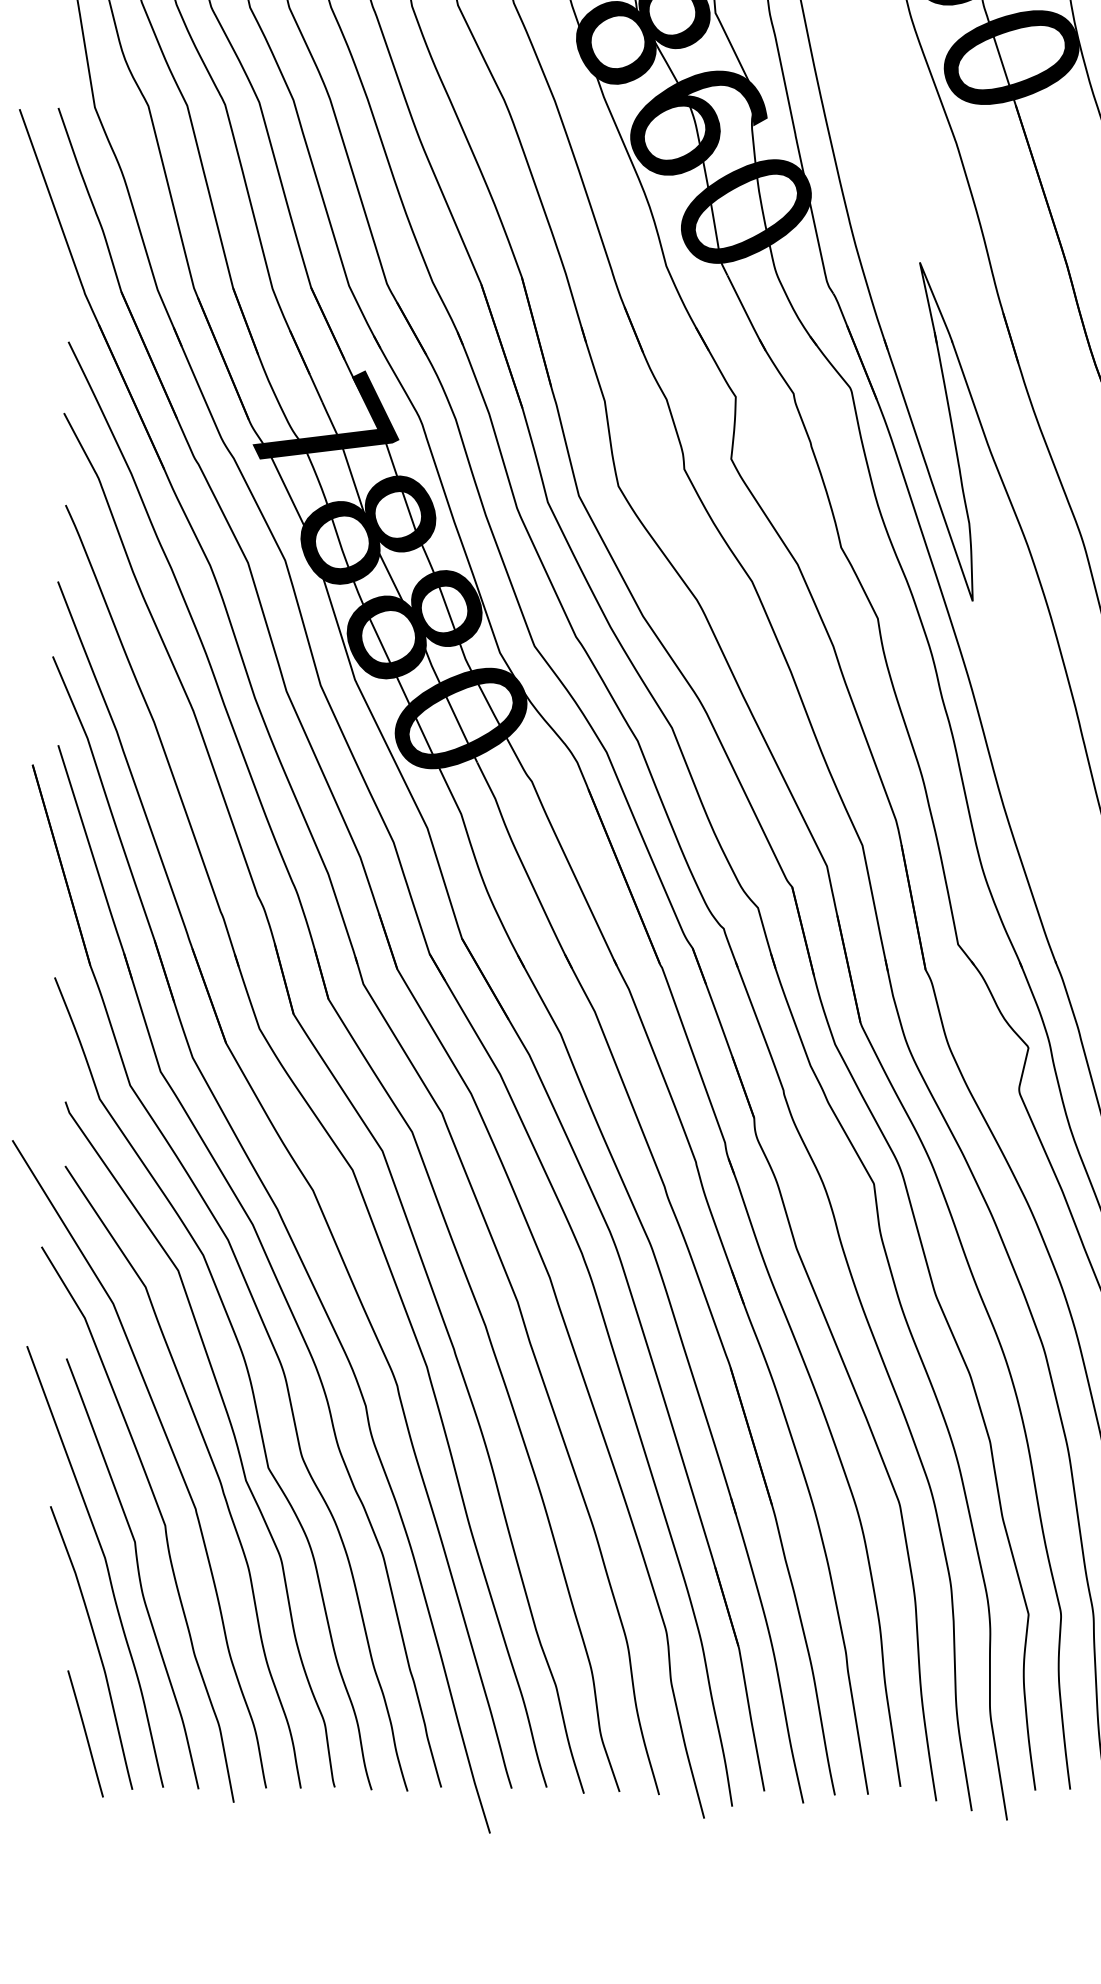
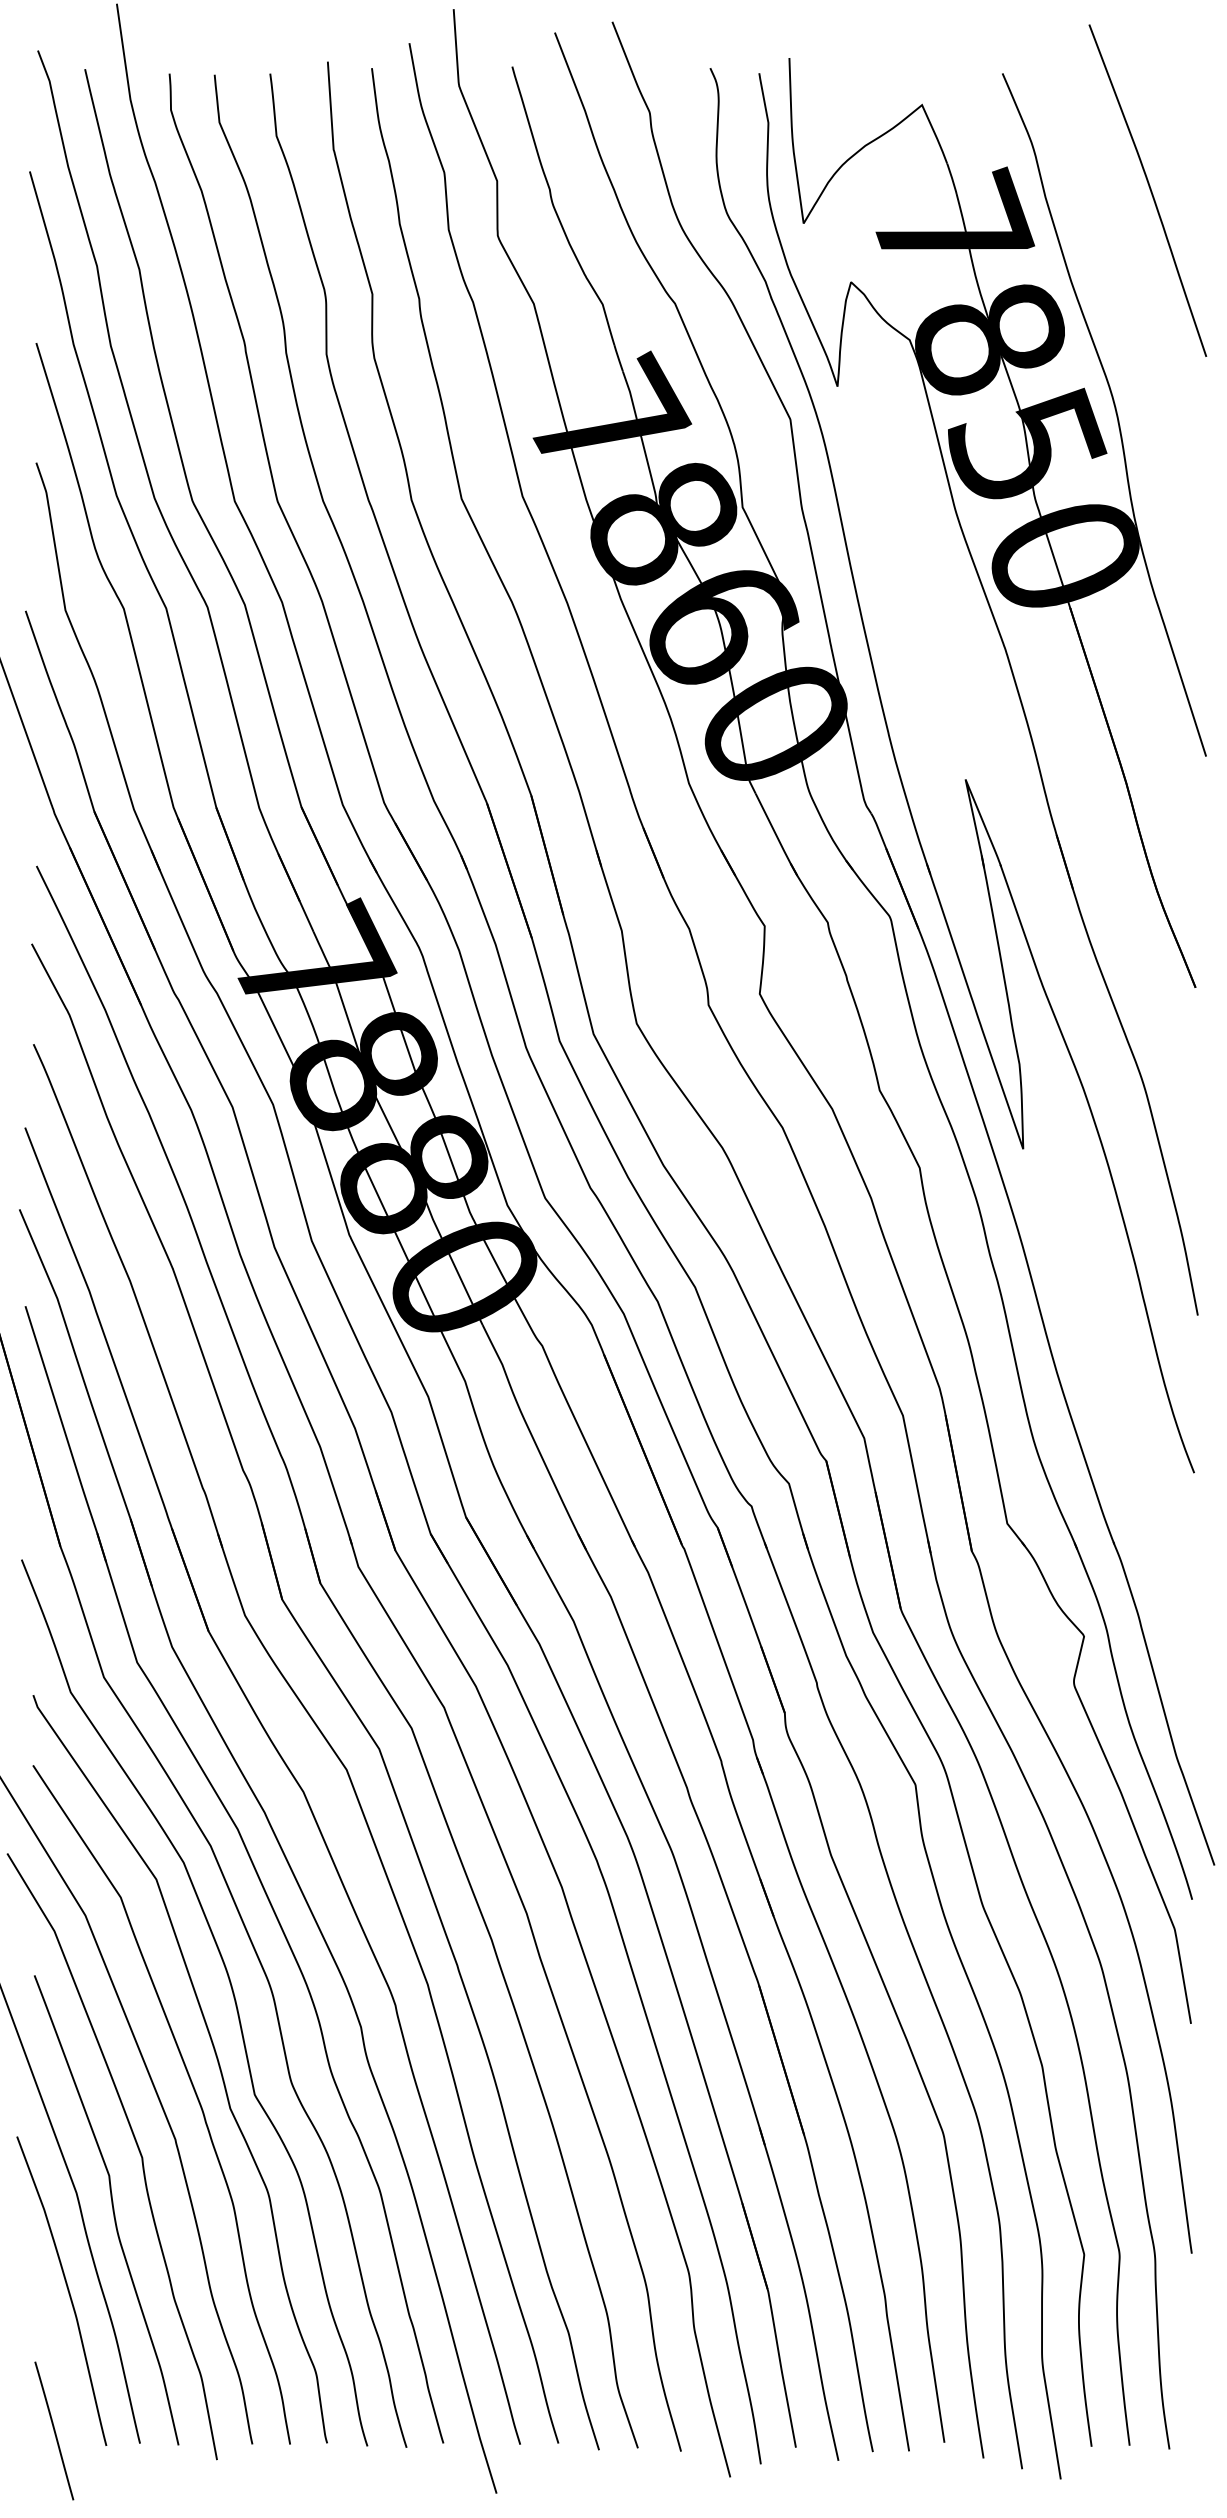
line: (85, 1733) -> (54, 2430), moved

